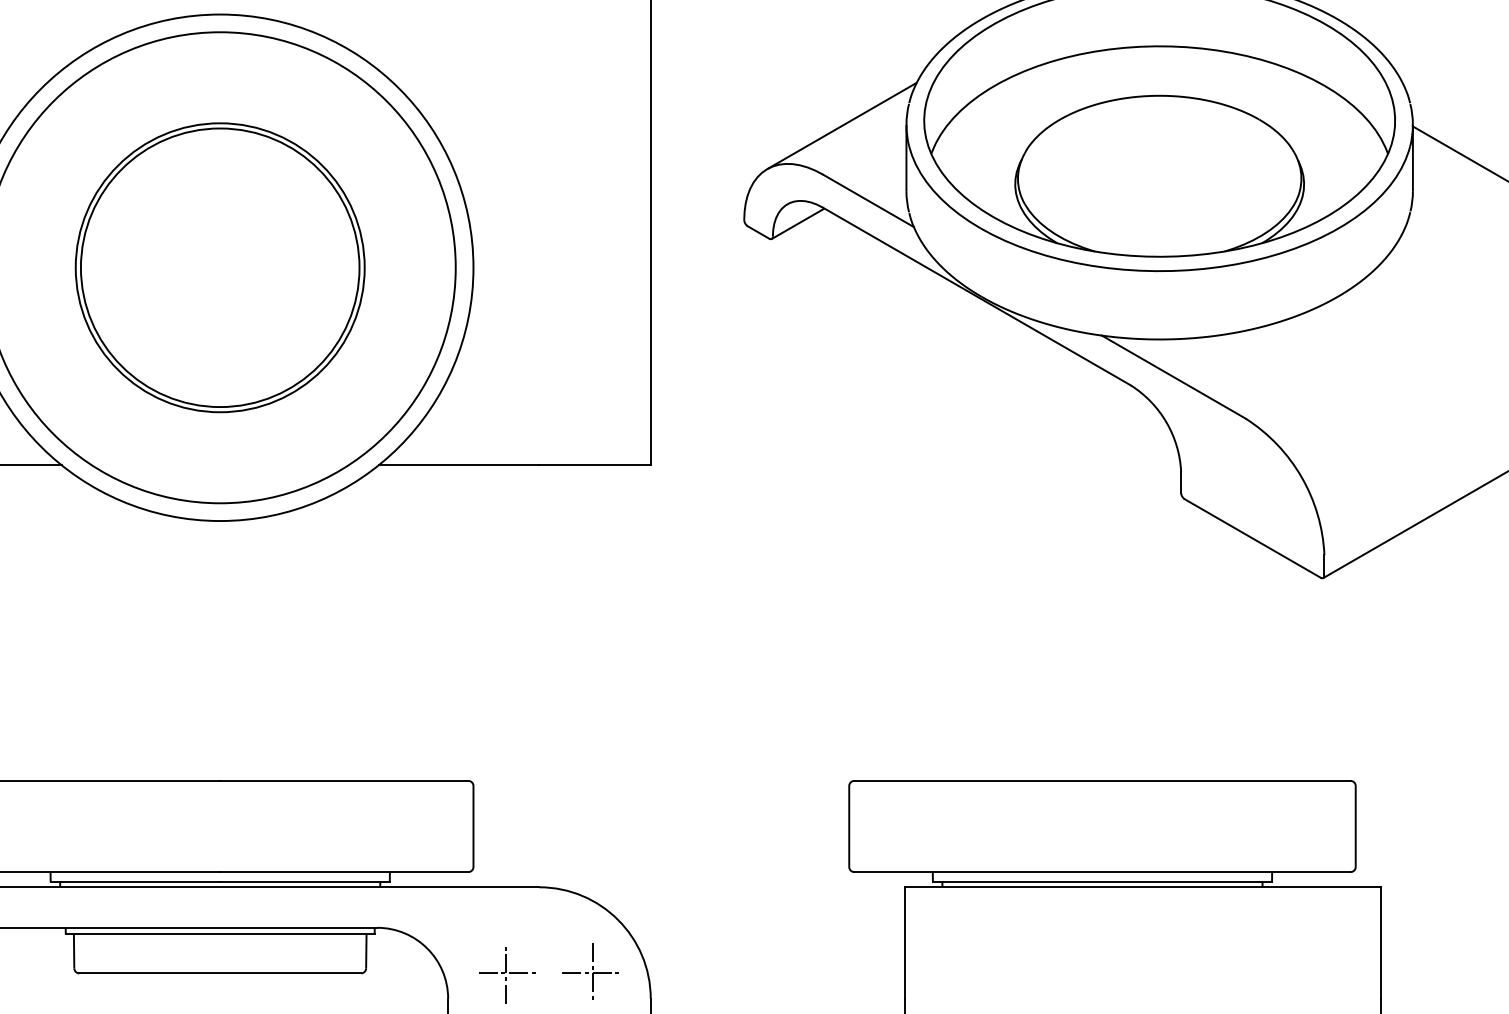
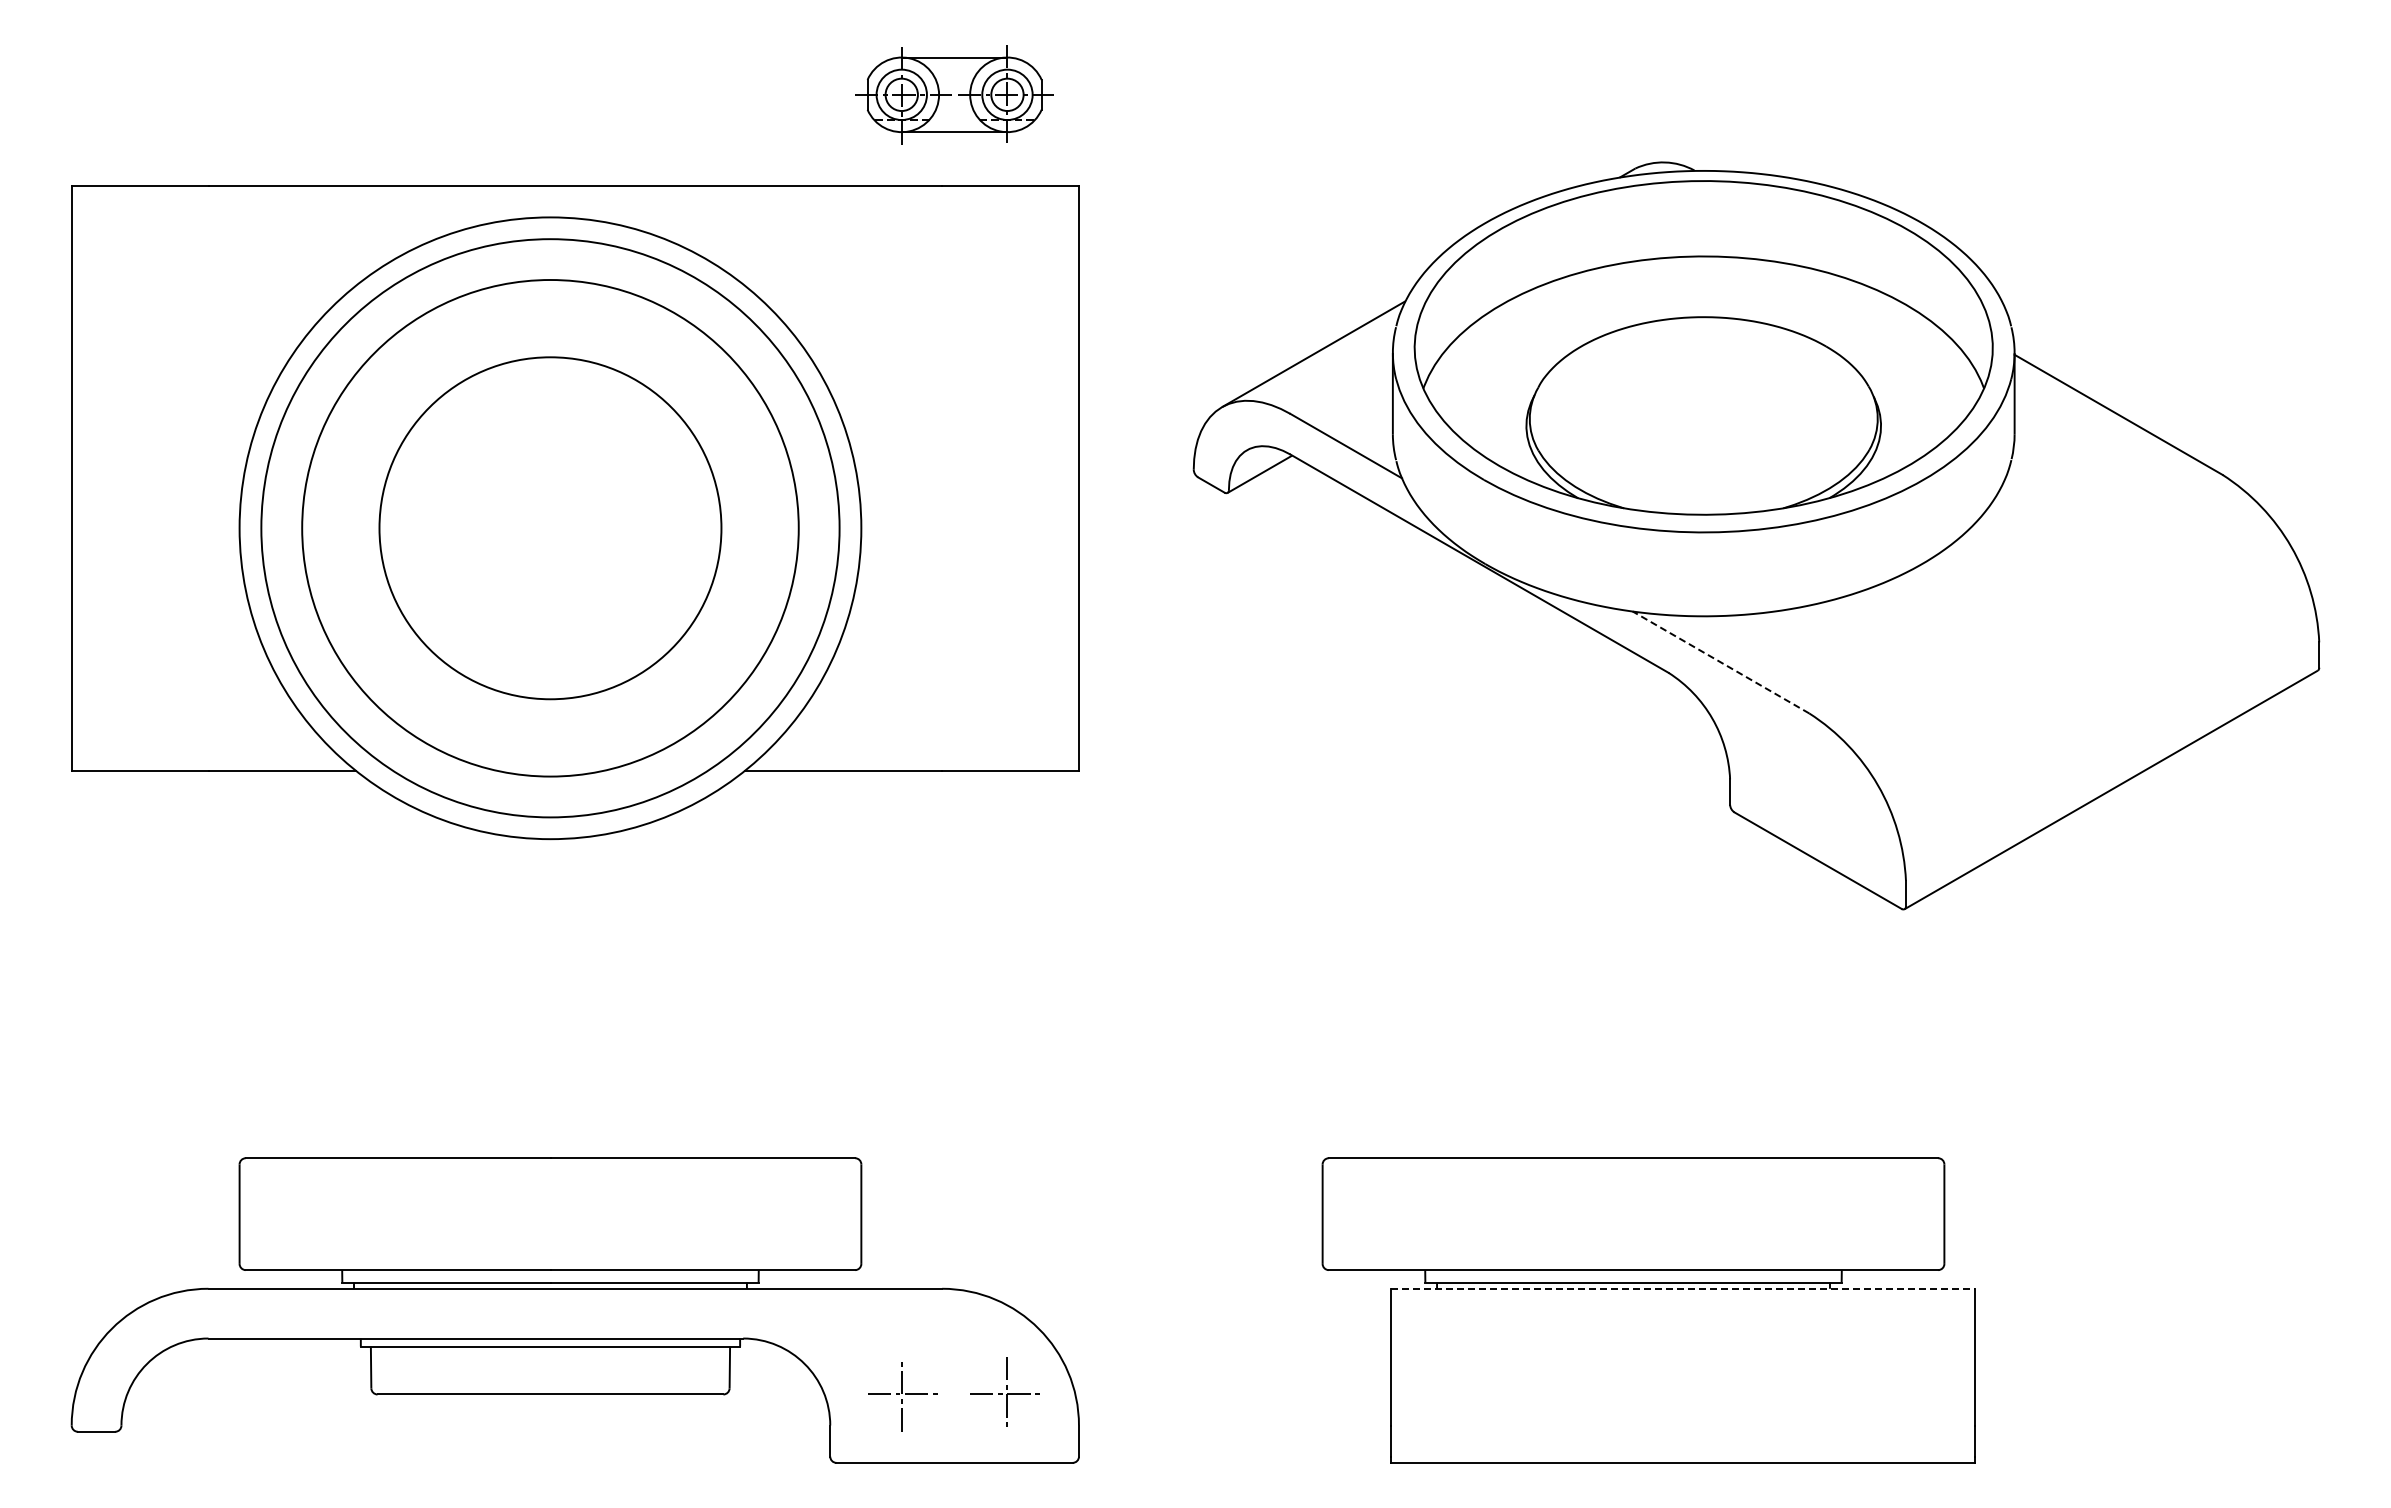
circle: (220, 267) -> (550, 527), size x1.4
line: (1173, 377) -> (1720, 662), solid -> dashed
line: (1143, 887) -> (1683, 1288), solid -> dashed

